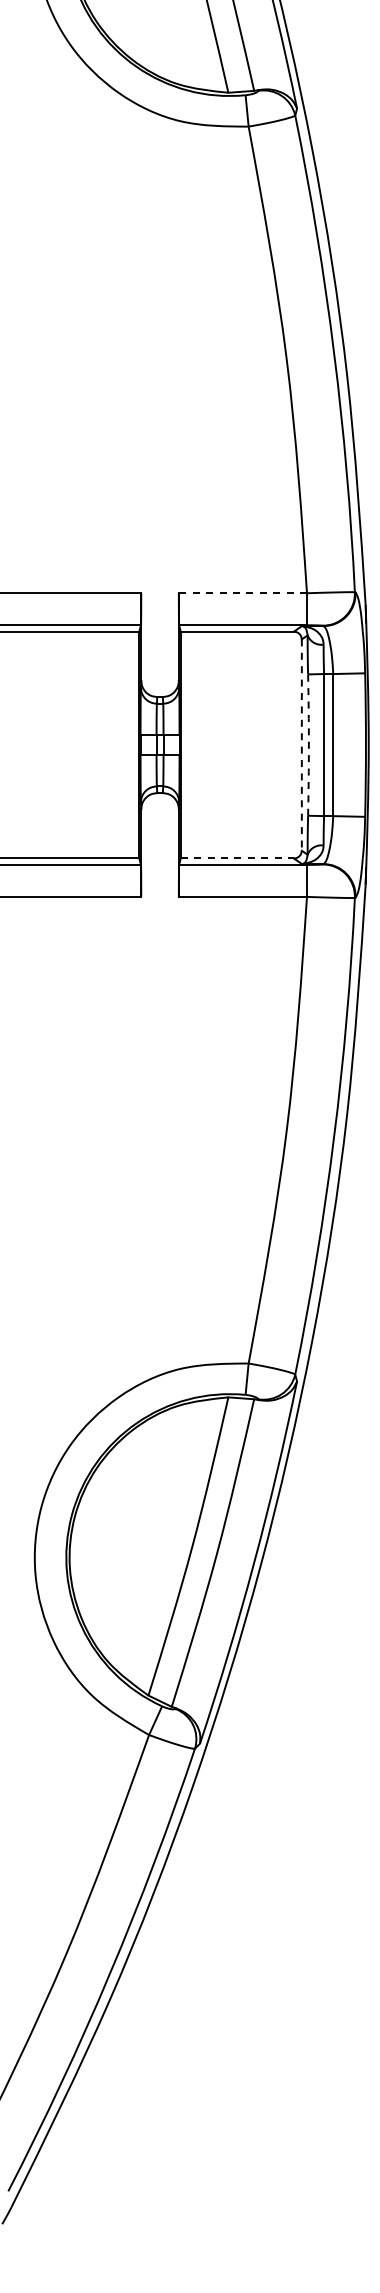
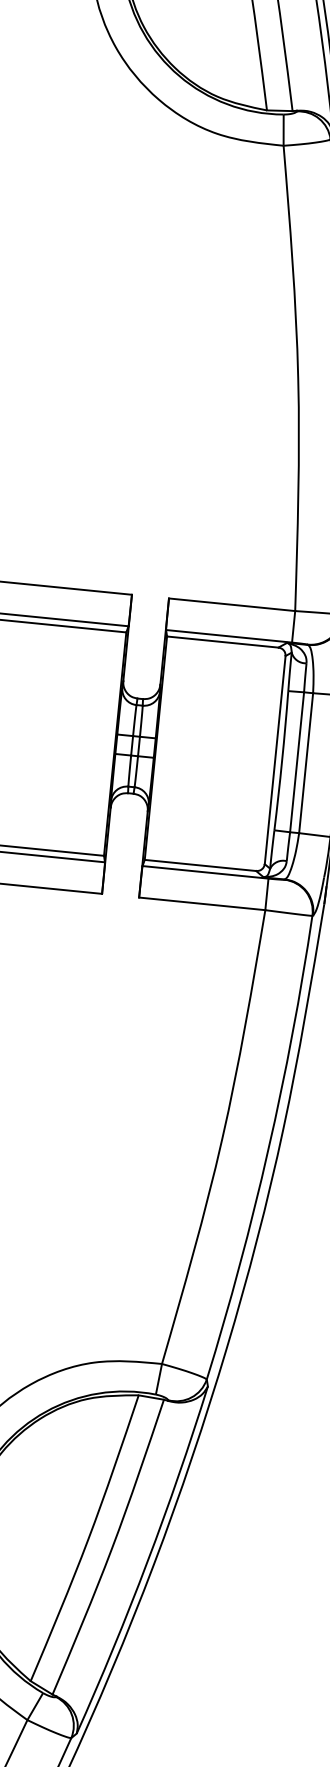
line: (242, 593) -> (231, 604), dashed -> solid
line: (301, 745) -> (274, 760), dashed -> solid
arc: (308, 745) -> (281, 761), dashed -> solid
line: (237, 858) -> (200, 865), dashed -> solid

